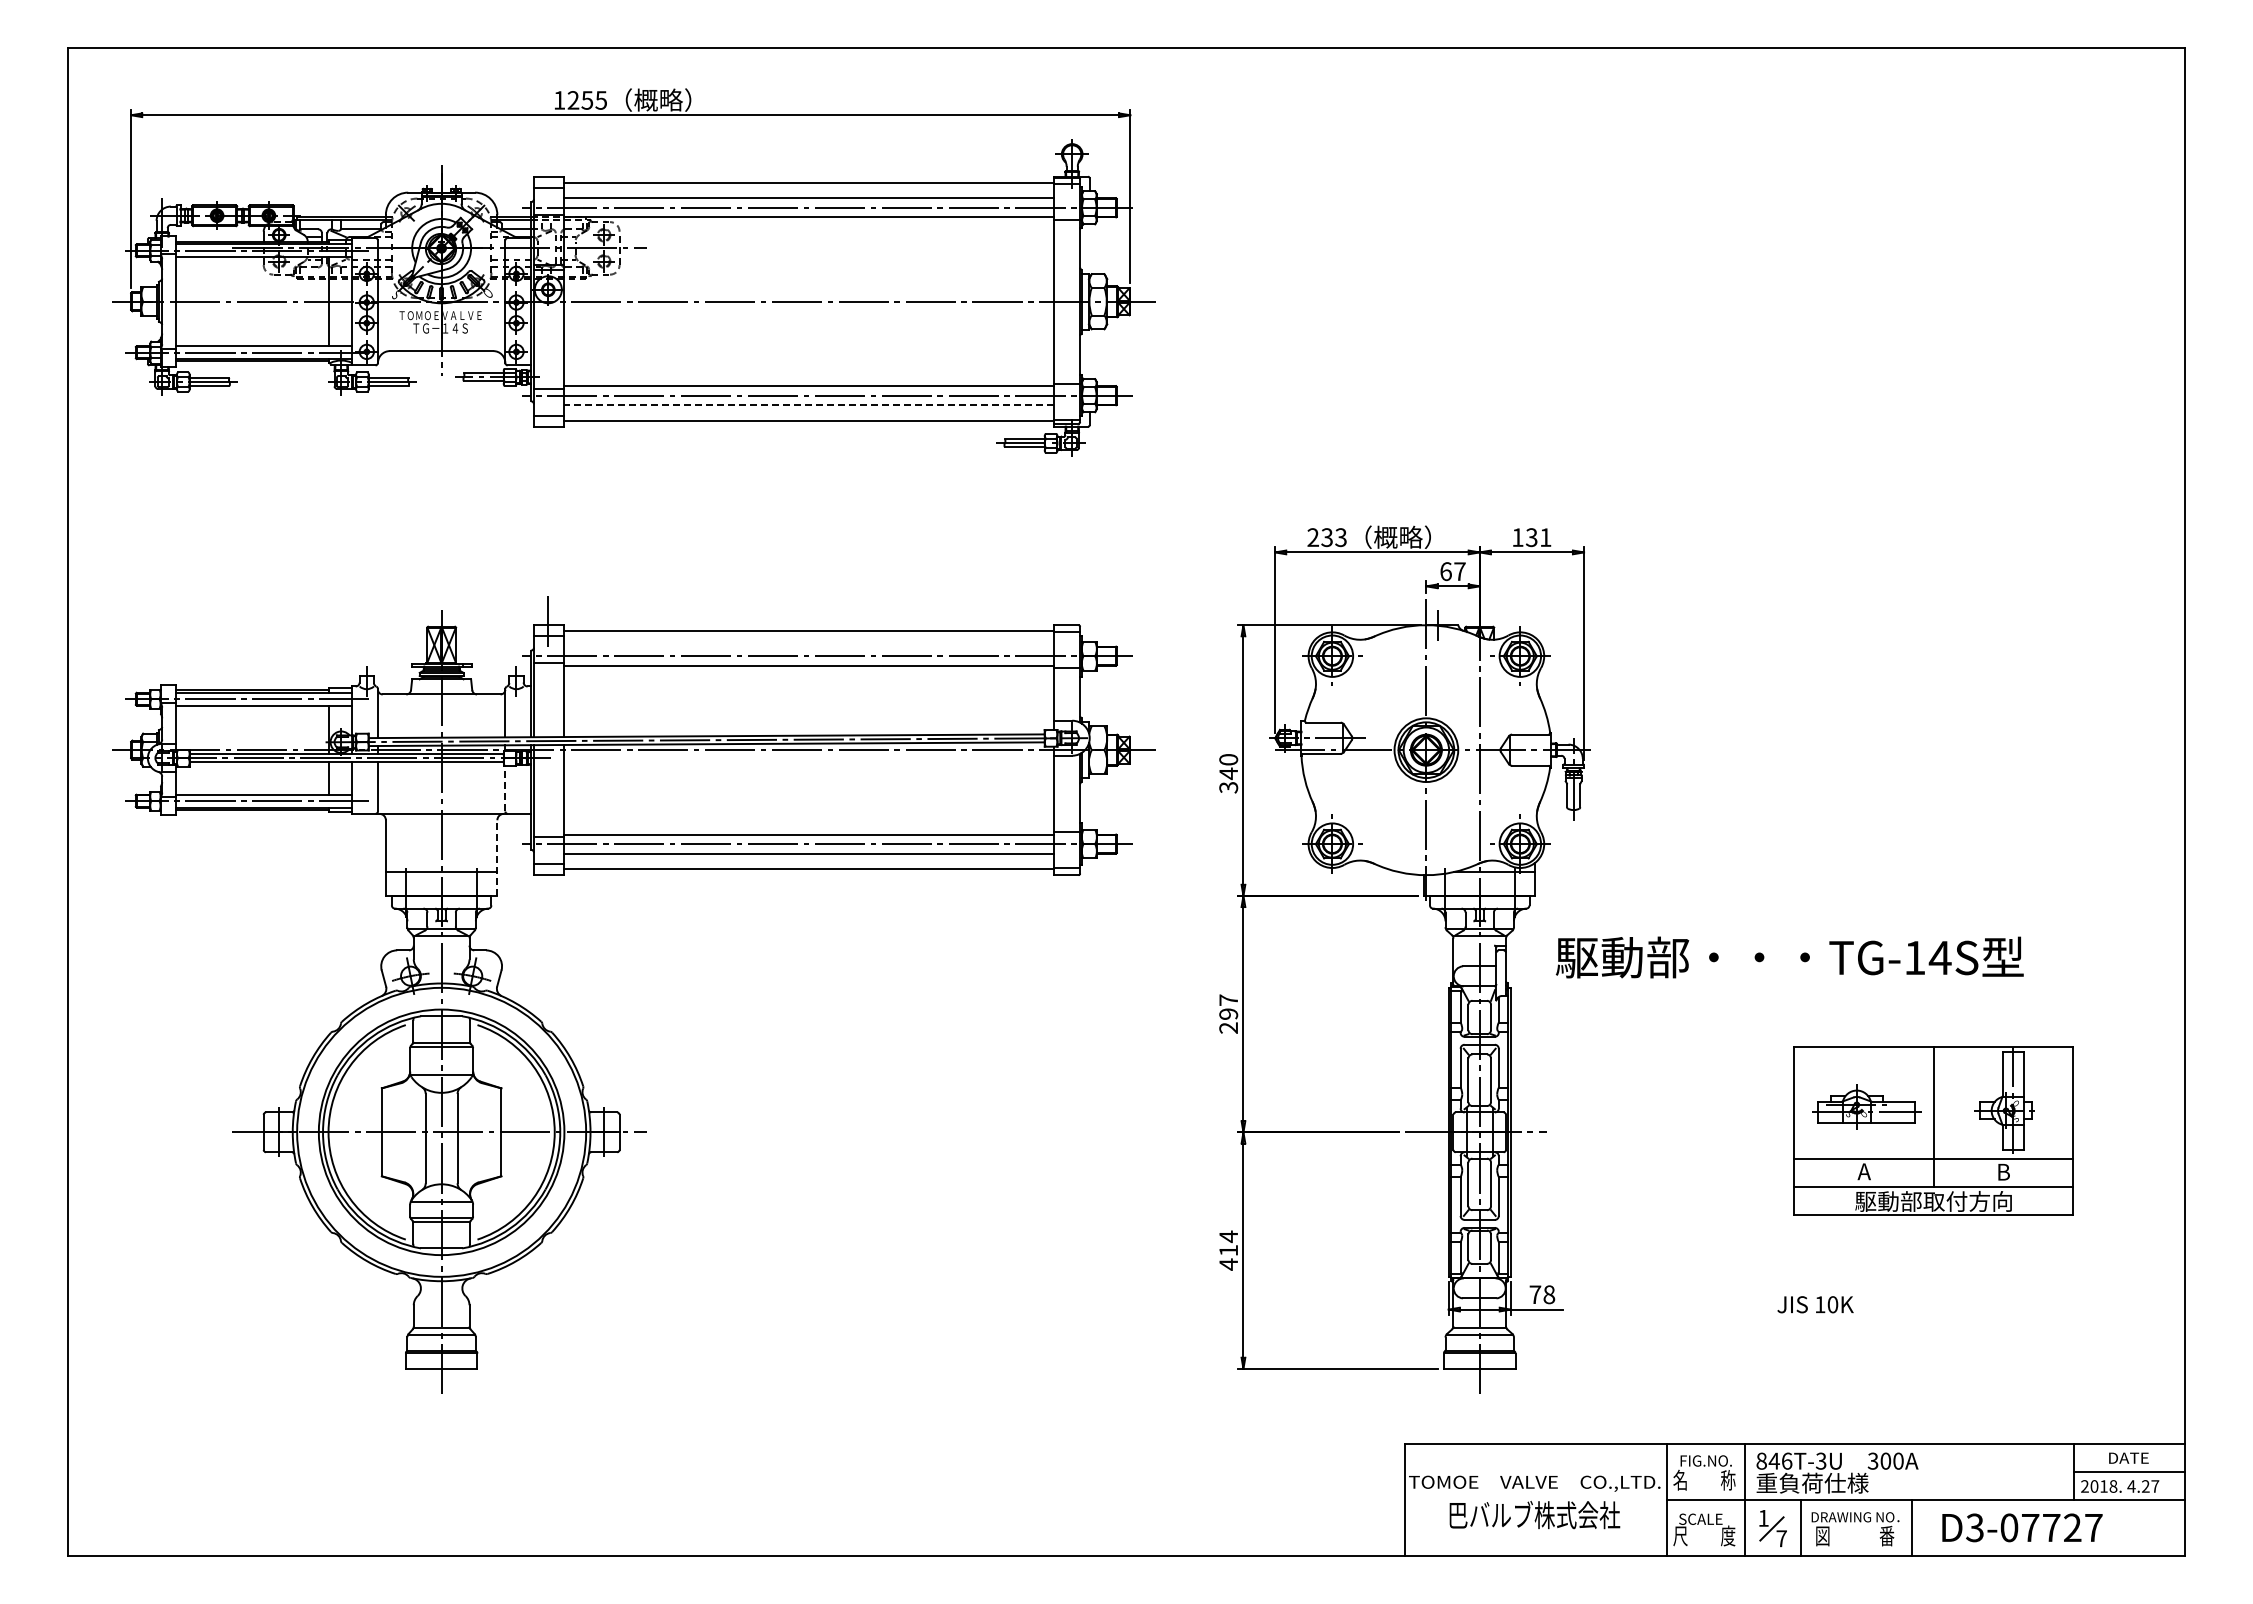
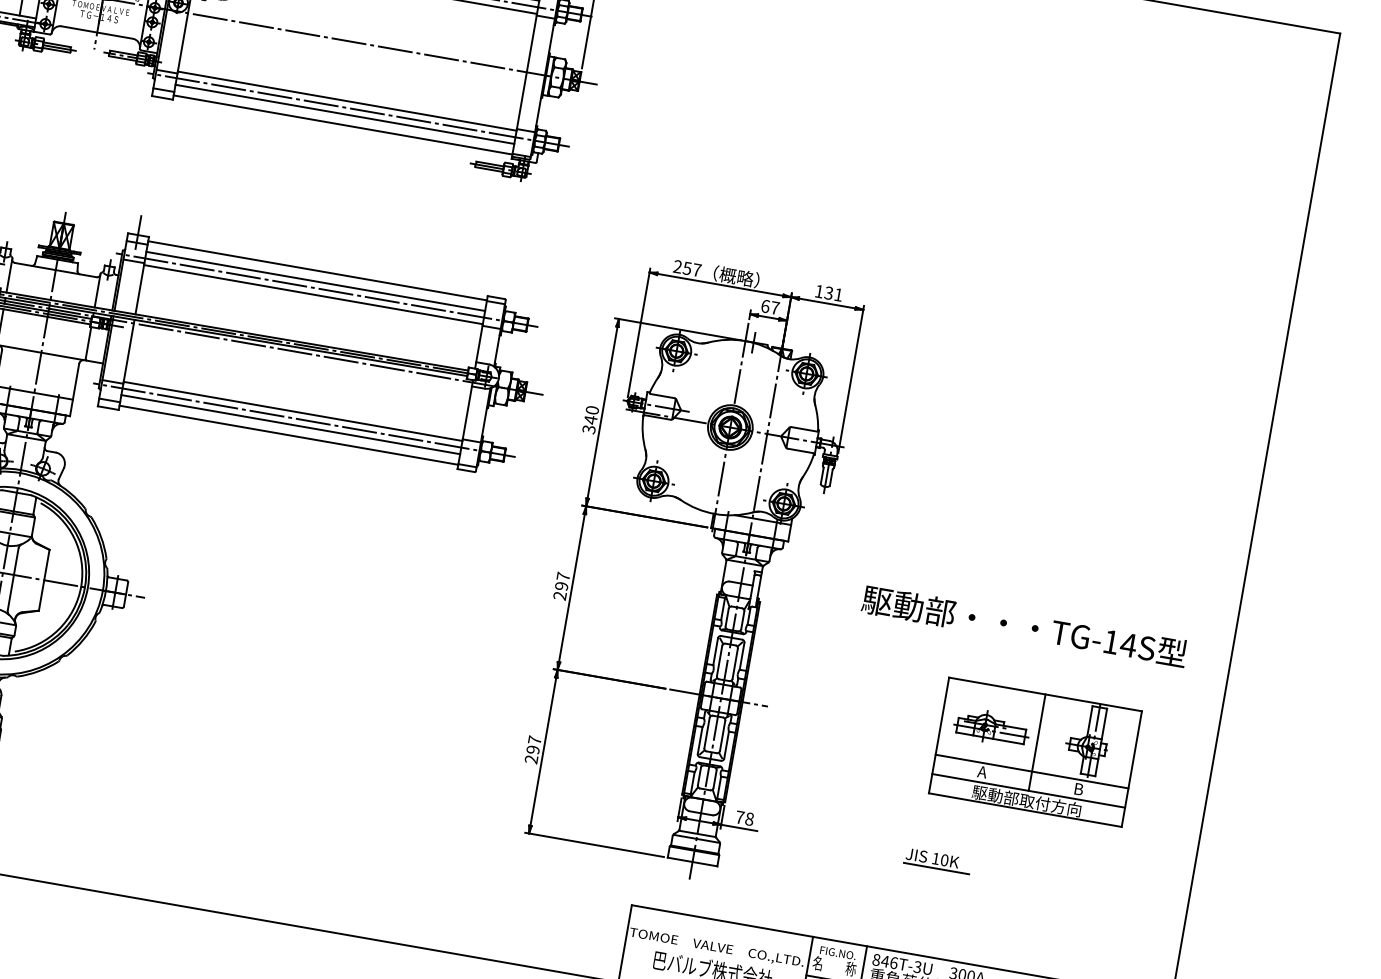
line: (809, 405) -> (345, 114), dashed -> solid
text: (1334, 537) -> (692, 269), 233 -> 257
line: (808, 646) -> (315, 281), added
line: (505, 788) -> (88, 342), dashed -> solid
line: (497, 858) -> (74, 390), dashed -> solid
text: (1789, 957) -> (1024, 626), moved
text: (1228, 1250) -> (533, 749), 414 -> 297
line: (1823, 1318) -> (936, 868), added

